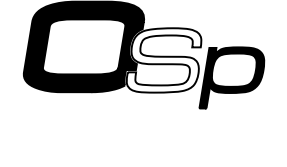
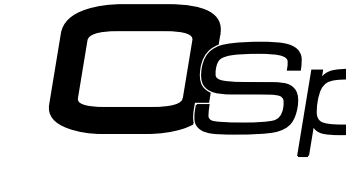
fill: (163, 60) -> (247, 88), added

